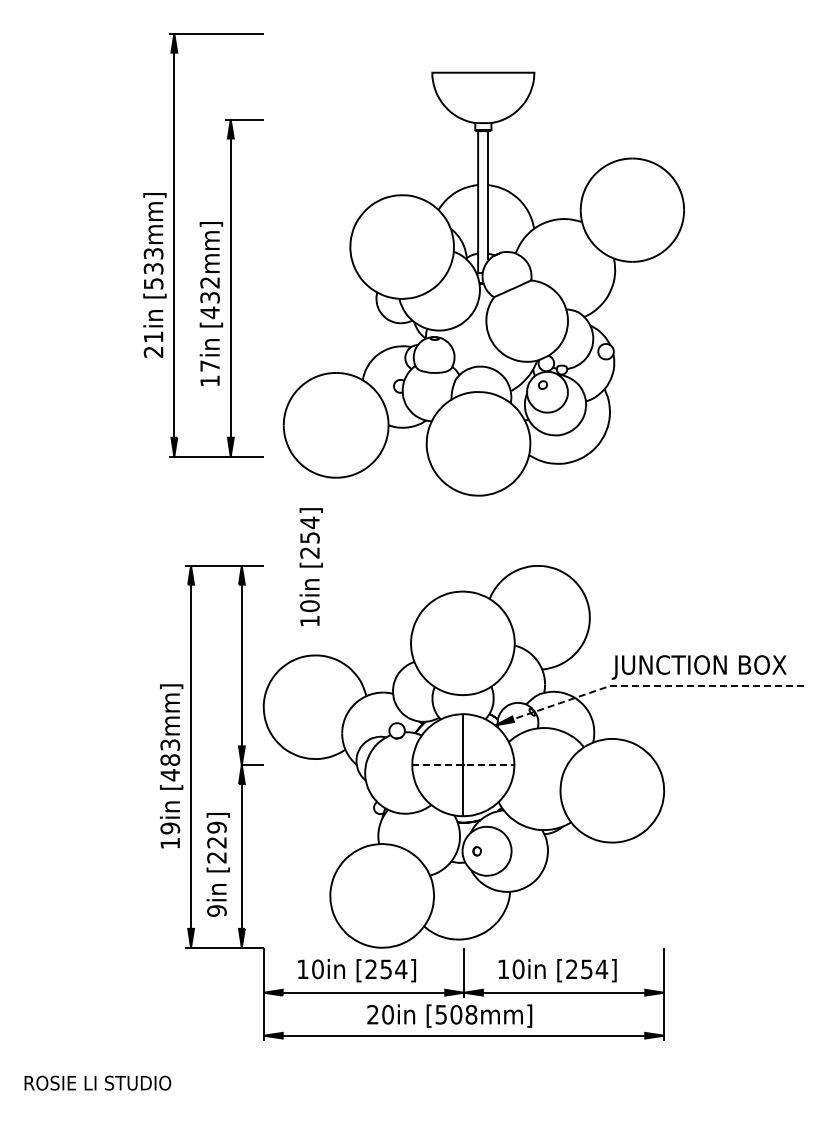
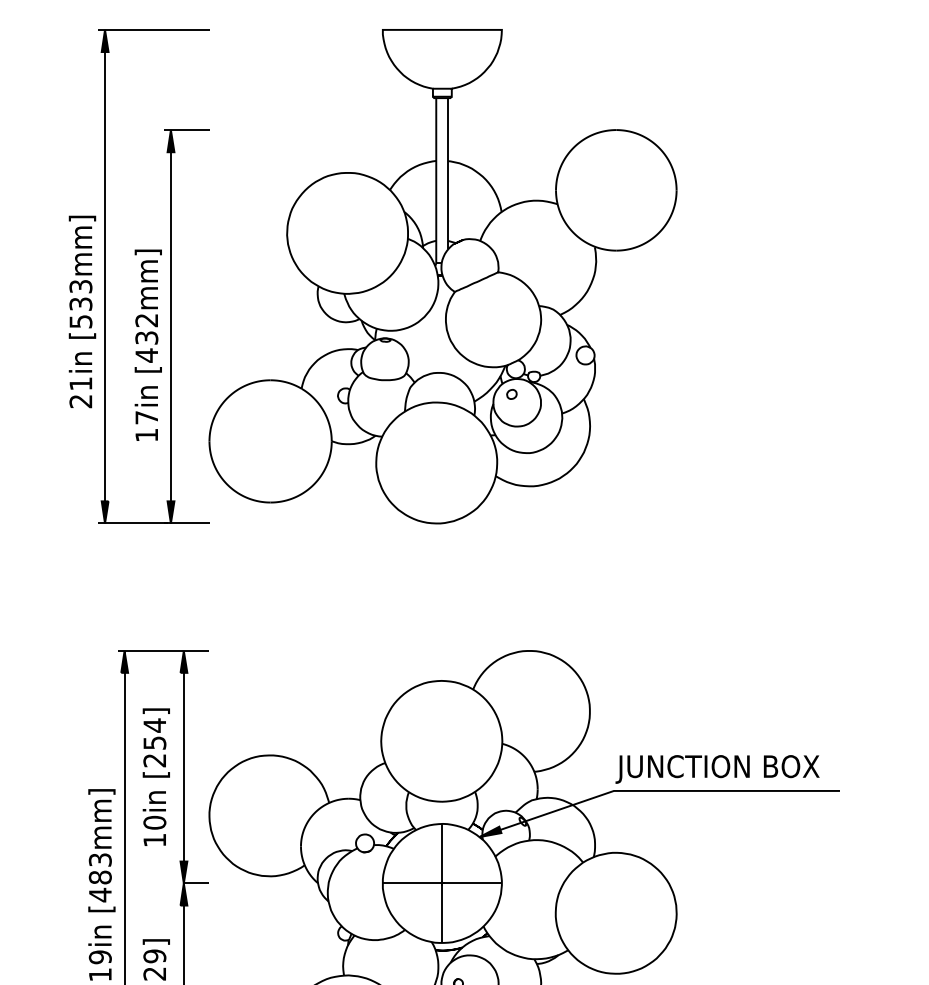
part: (483, 283) -> (442, 275), moved
text: (310, 567) -> (155, 777), moved
line: (645, 685) -> (654, 790), dashed -> solid
line: (463, 765) -> (442, 883), dashed -> solid

